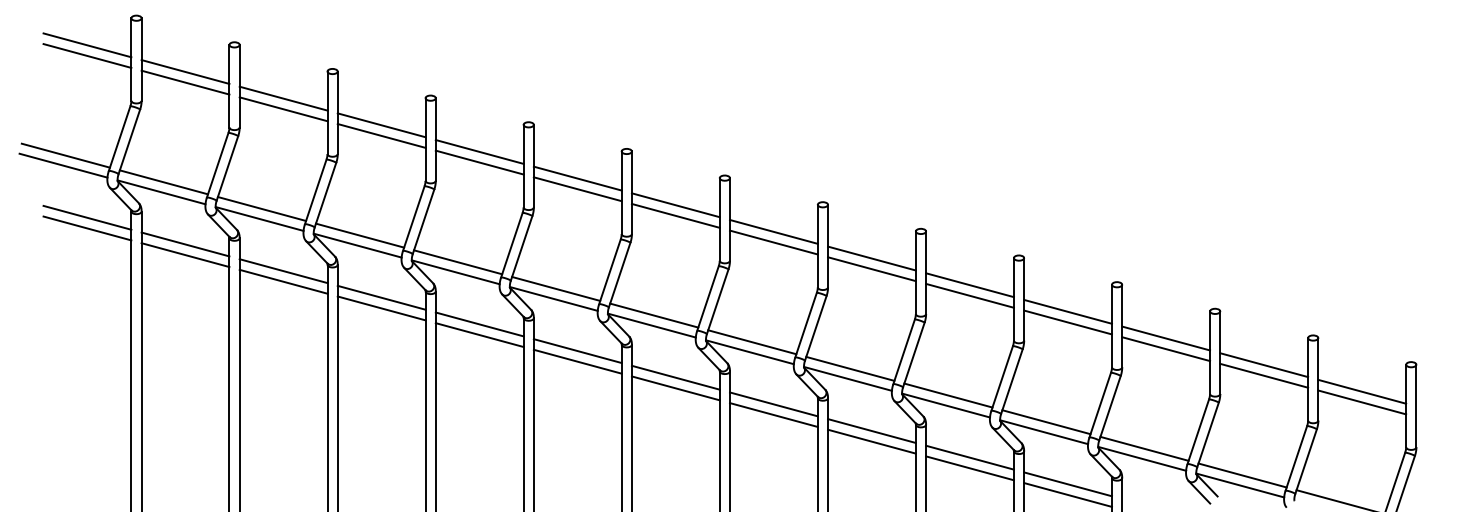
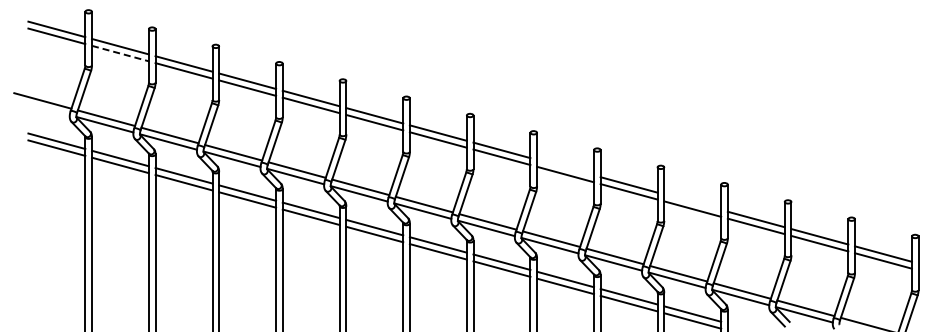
line: (185, 82) -> (120, 53), solid -> dashed
line: (62, 165) -> (40, 107), removed
line: (871, 258) -> (565, 167), removed
line: (1067, 310) -> (692, 201), removed

